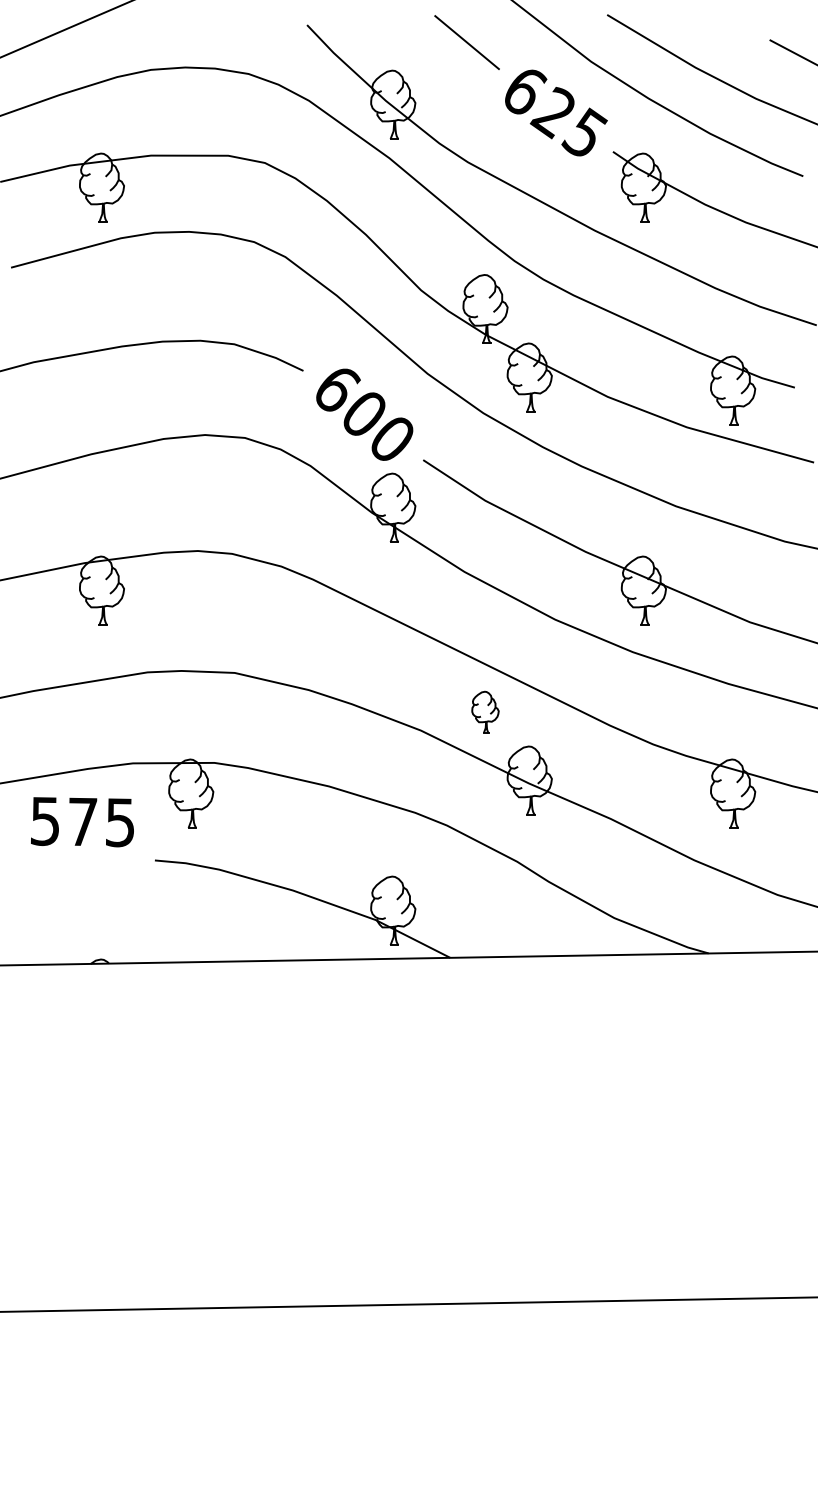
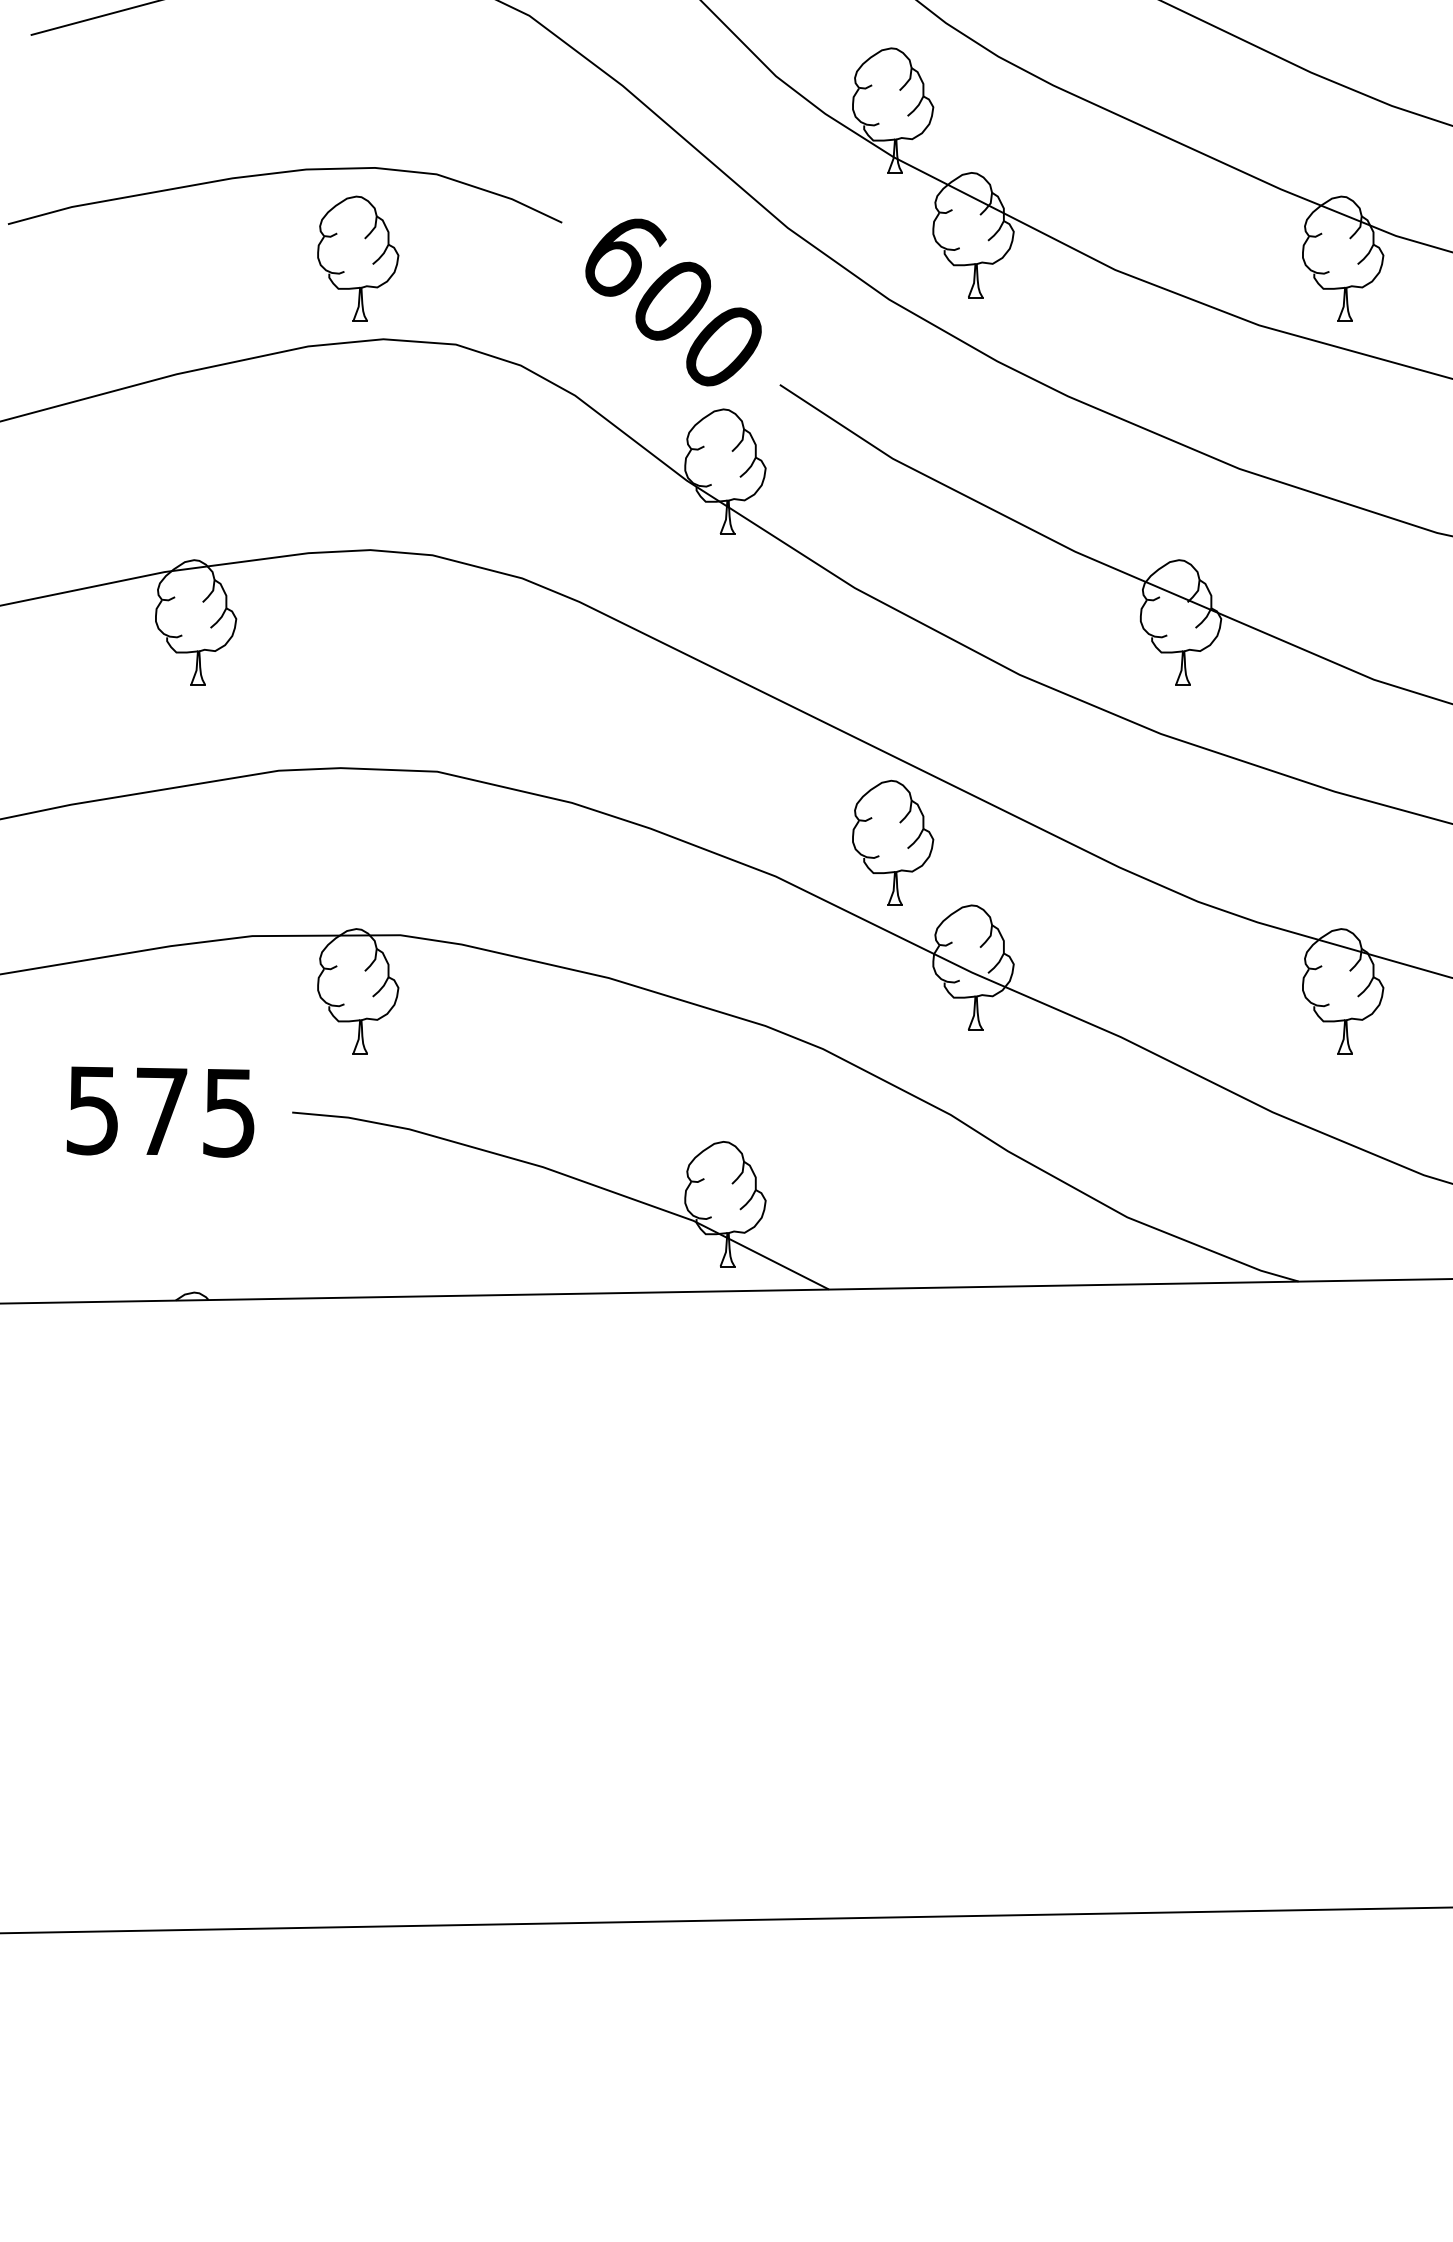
part: (191, 390) -> (358, 258), added
part: (485, 712) -> (893, 843), size x1.67
text: (82, 822) -> (160, 1112), moved

